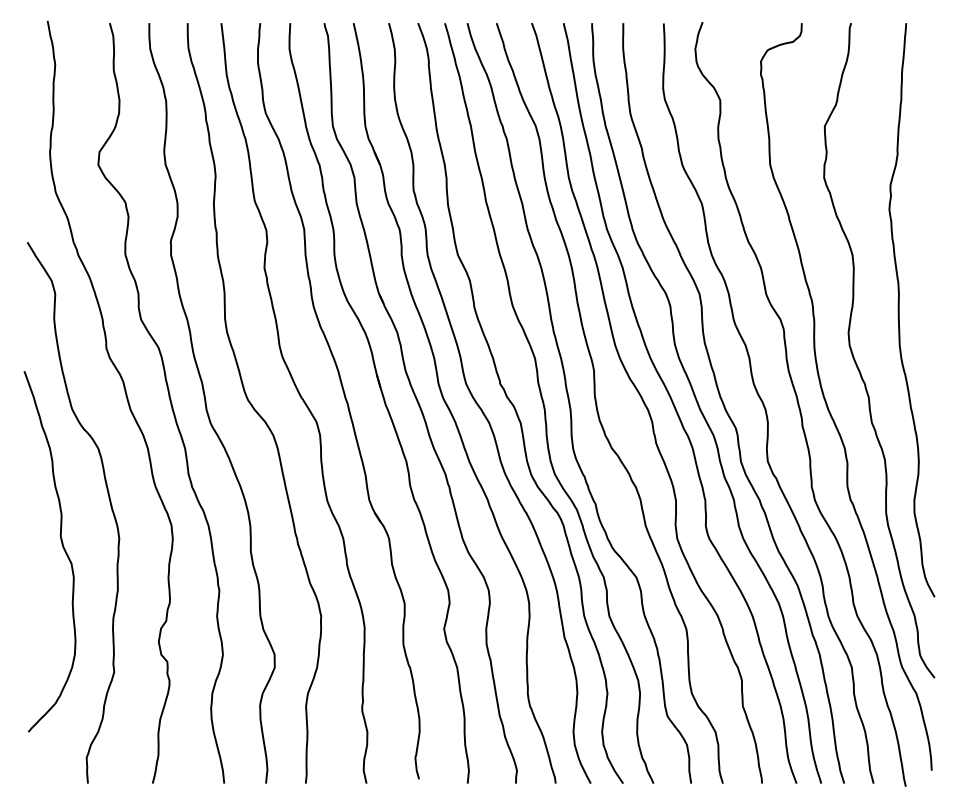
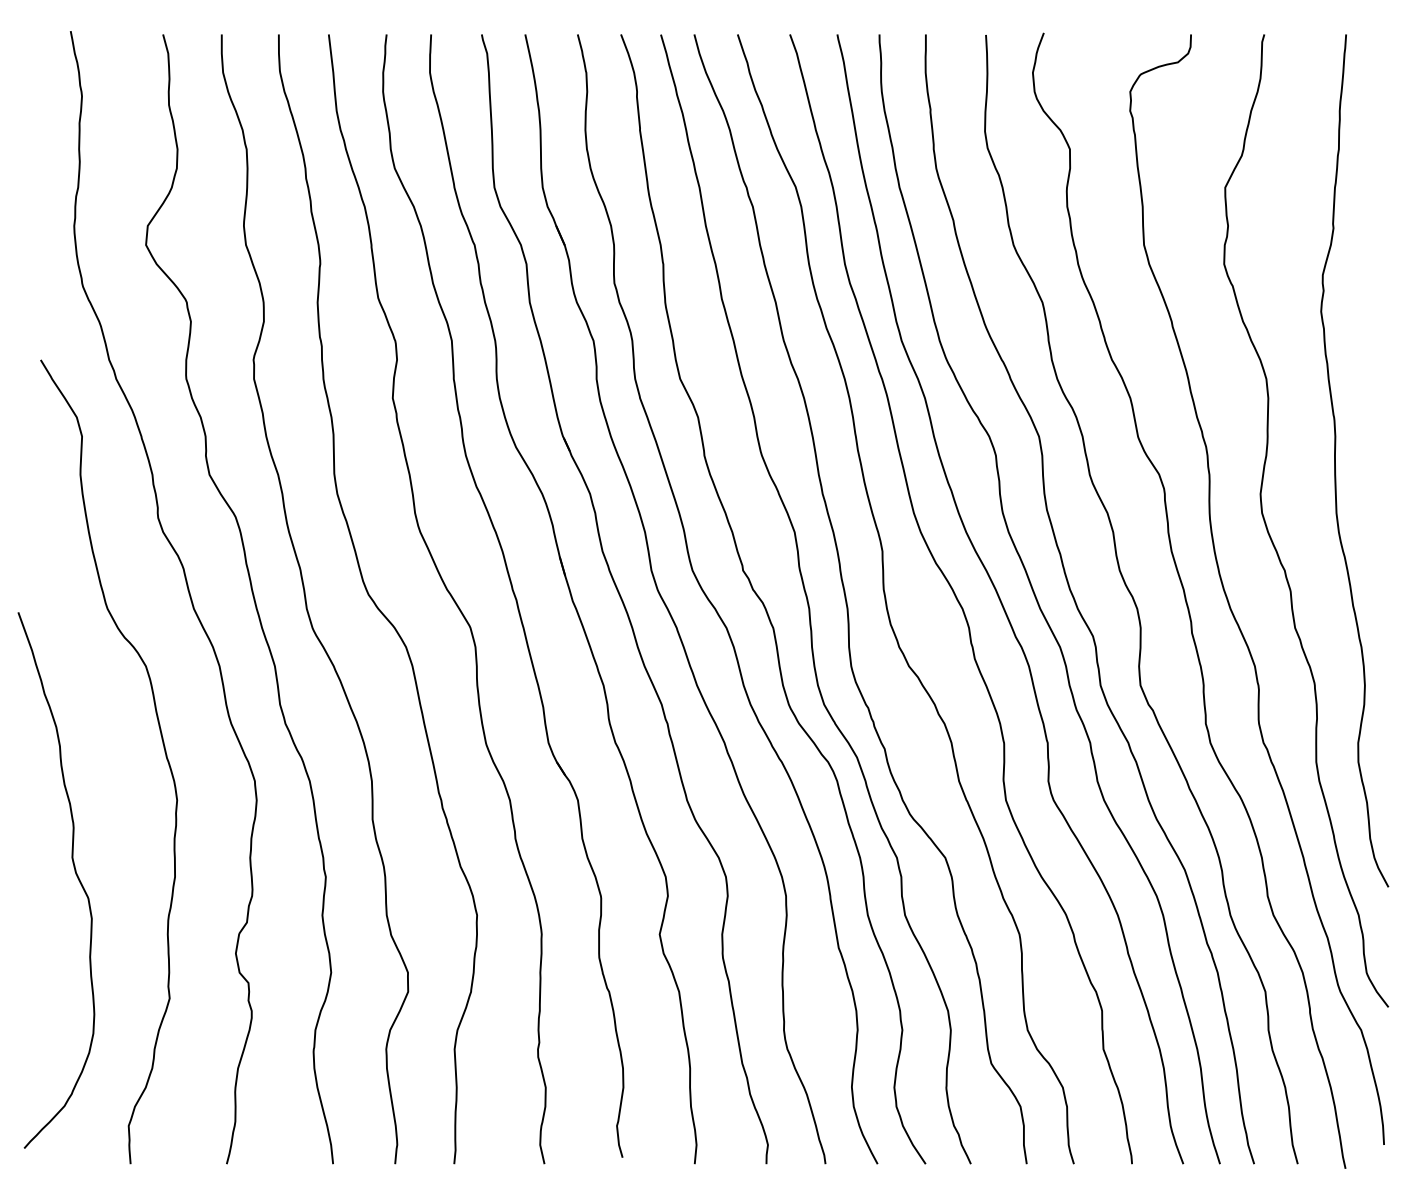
curve: (62, 547) -> (74, 874), moved

